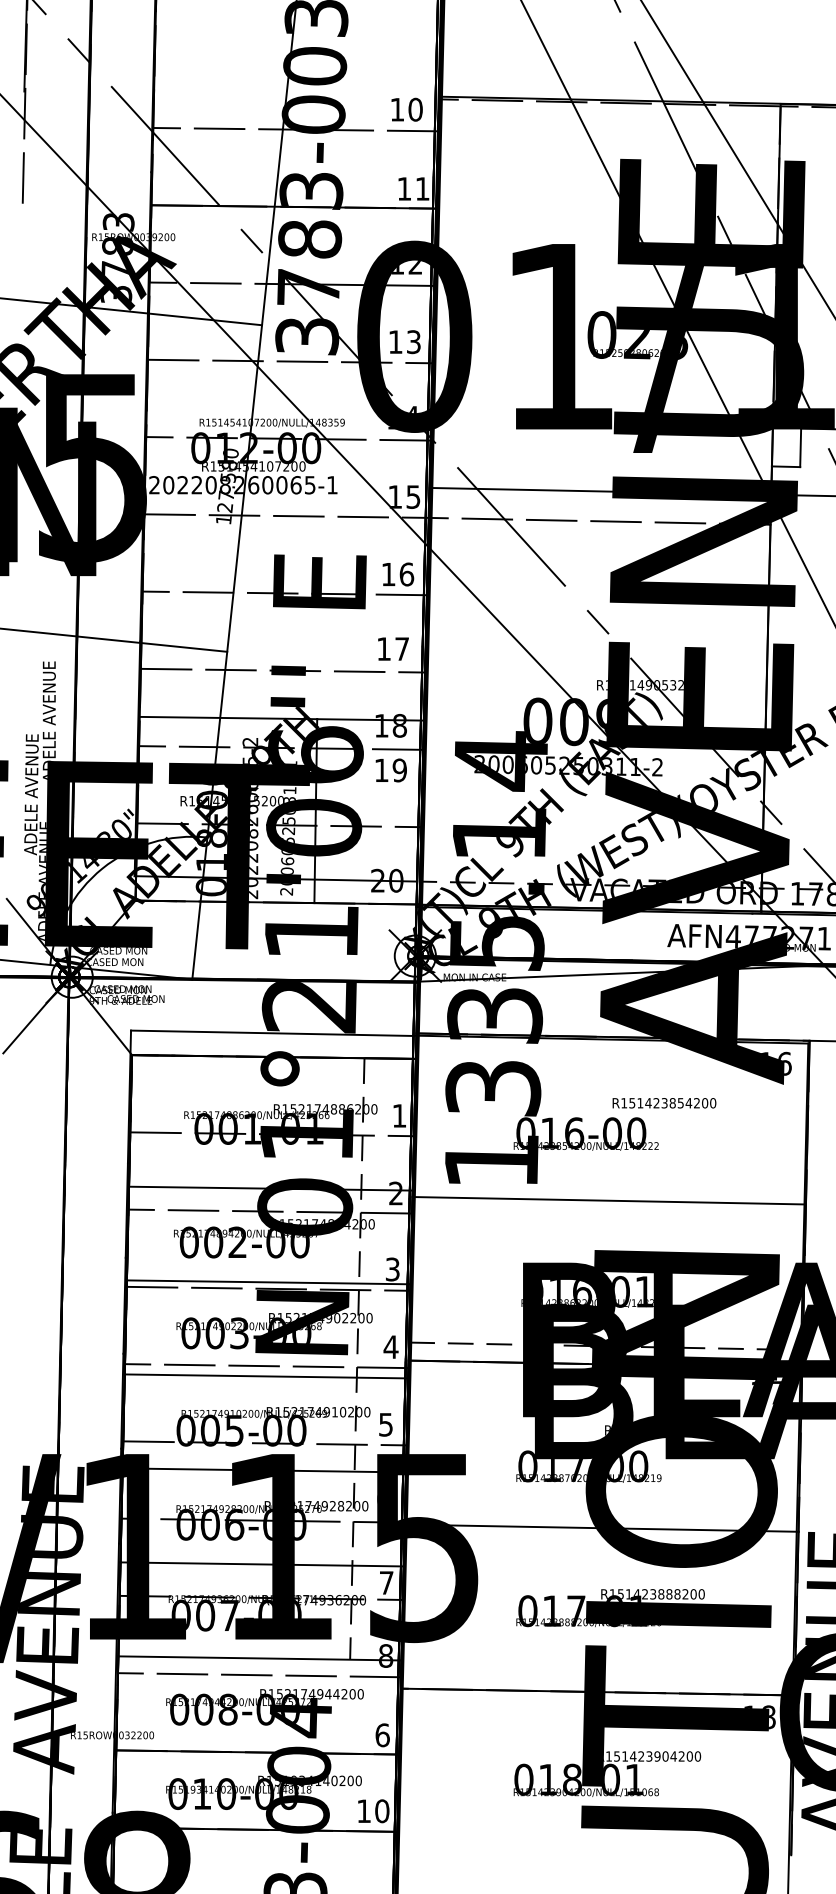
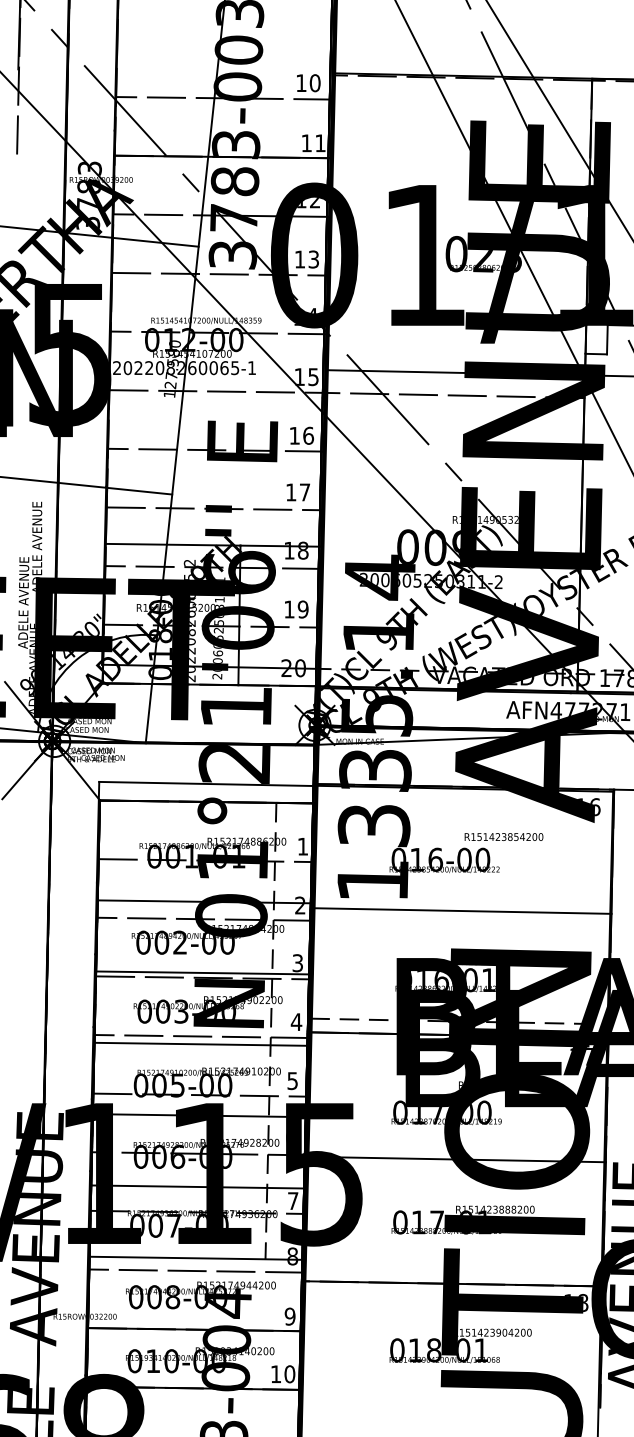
text: (390, 770) -> (296, 609), moved
text: (381, 1735) -> (289, 1316), 6 -> 9

